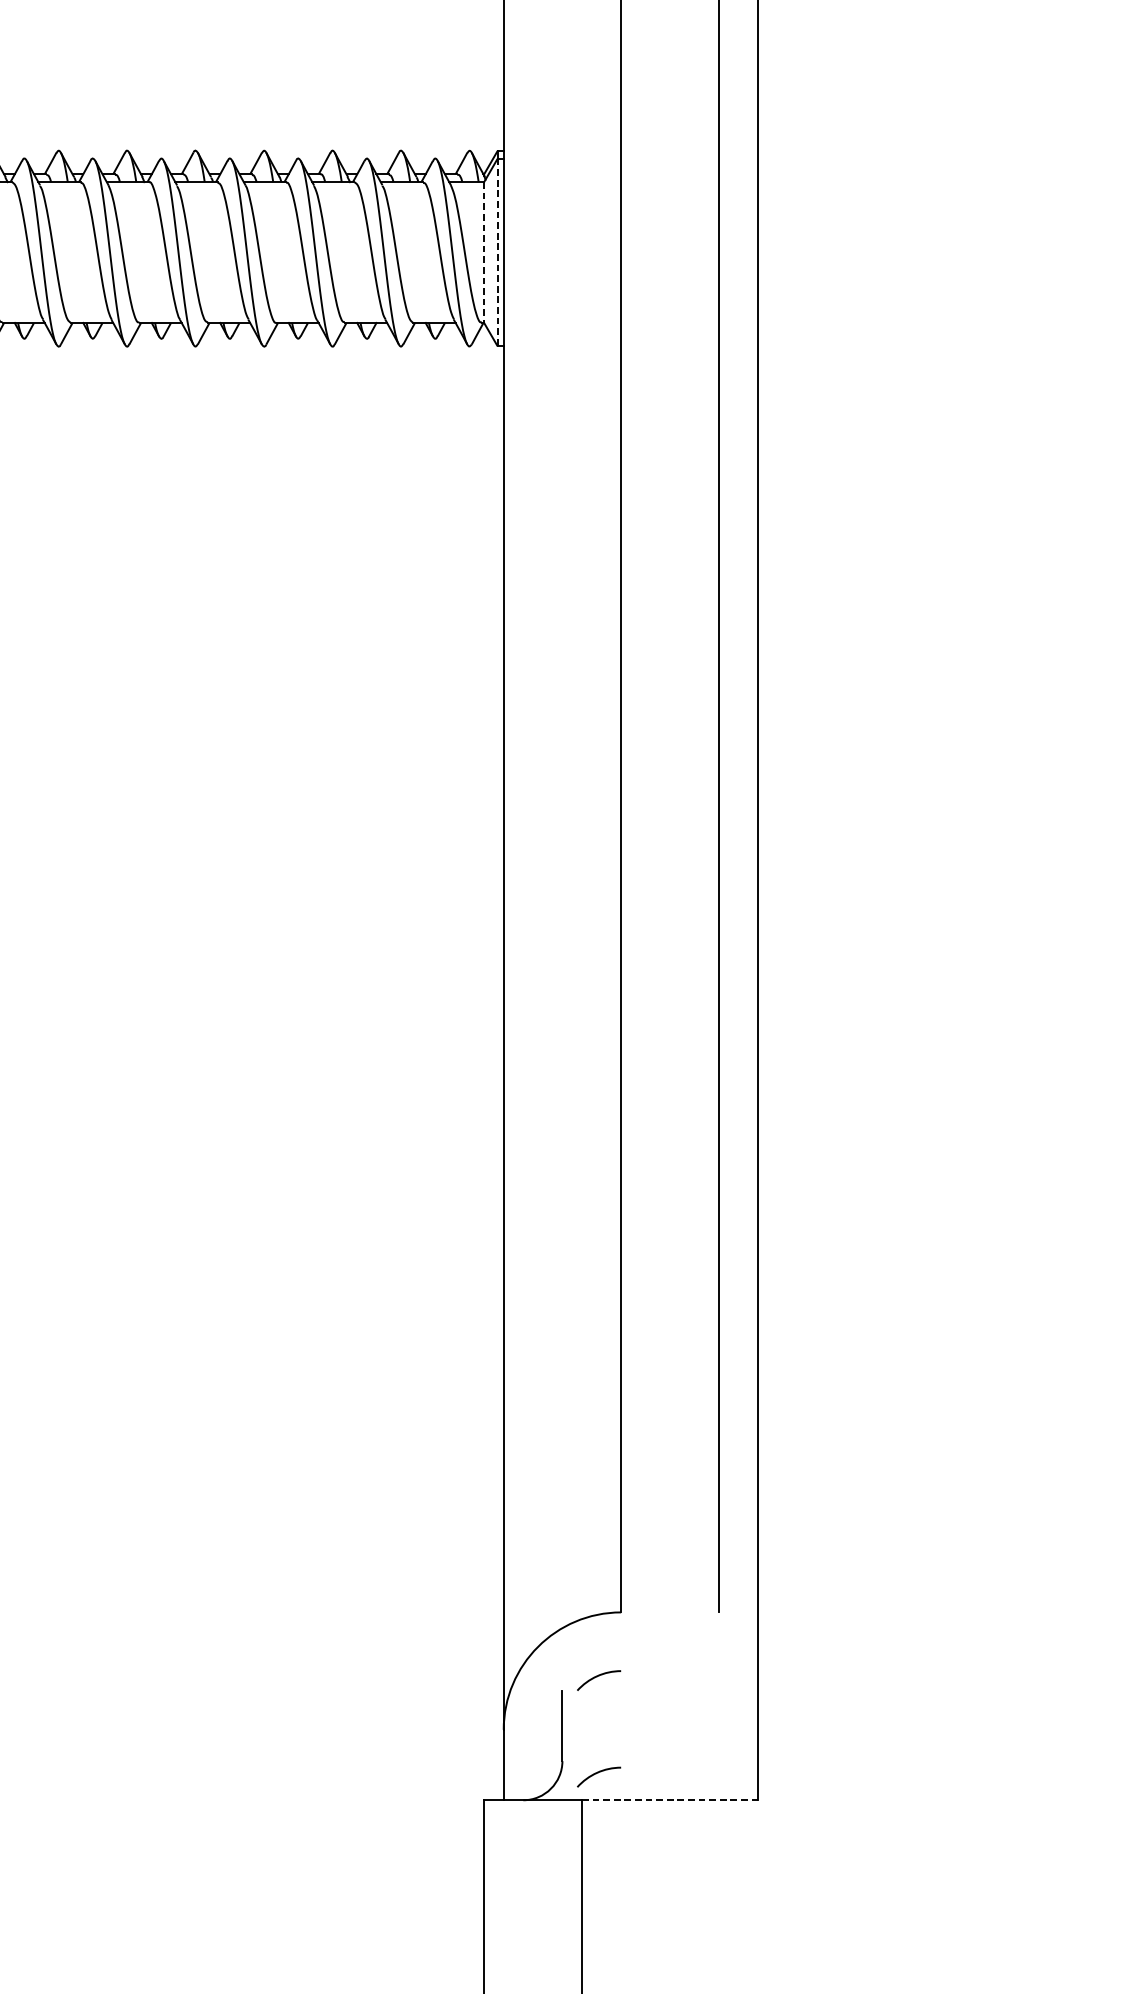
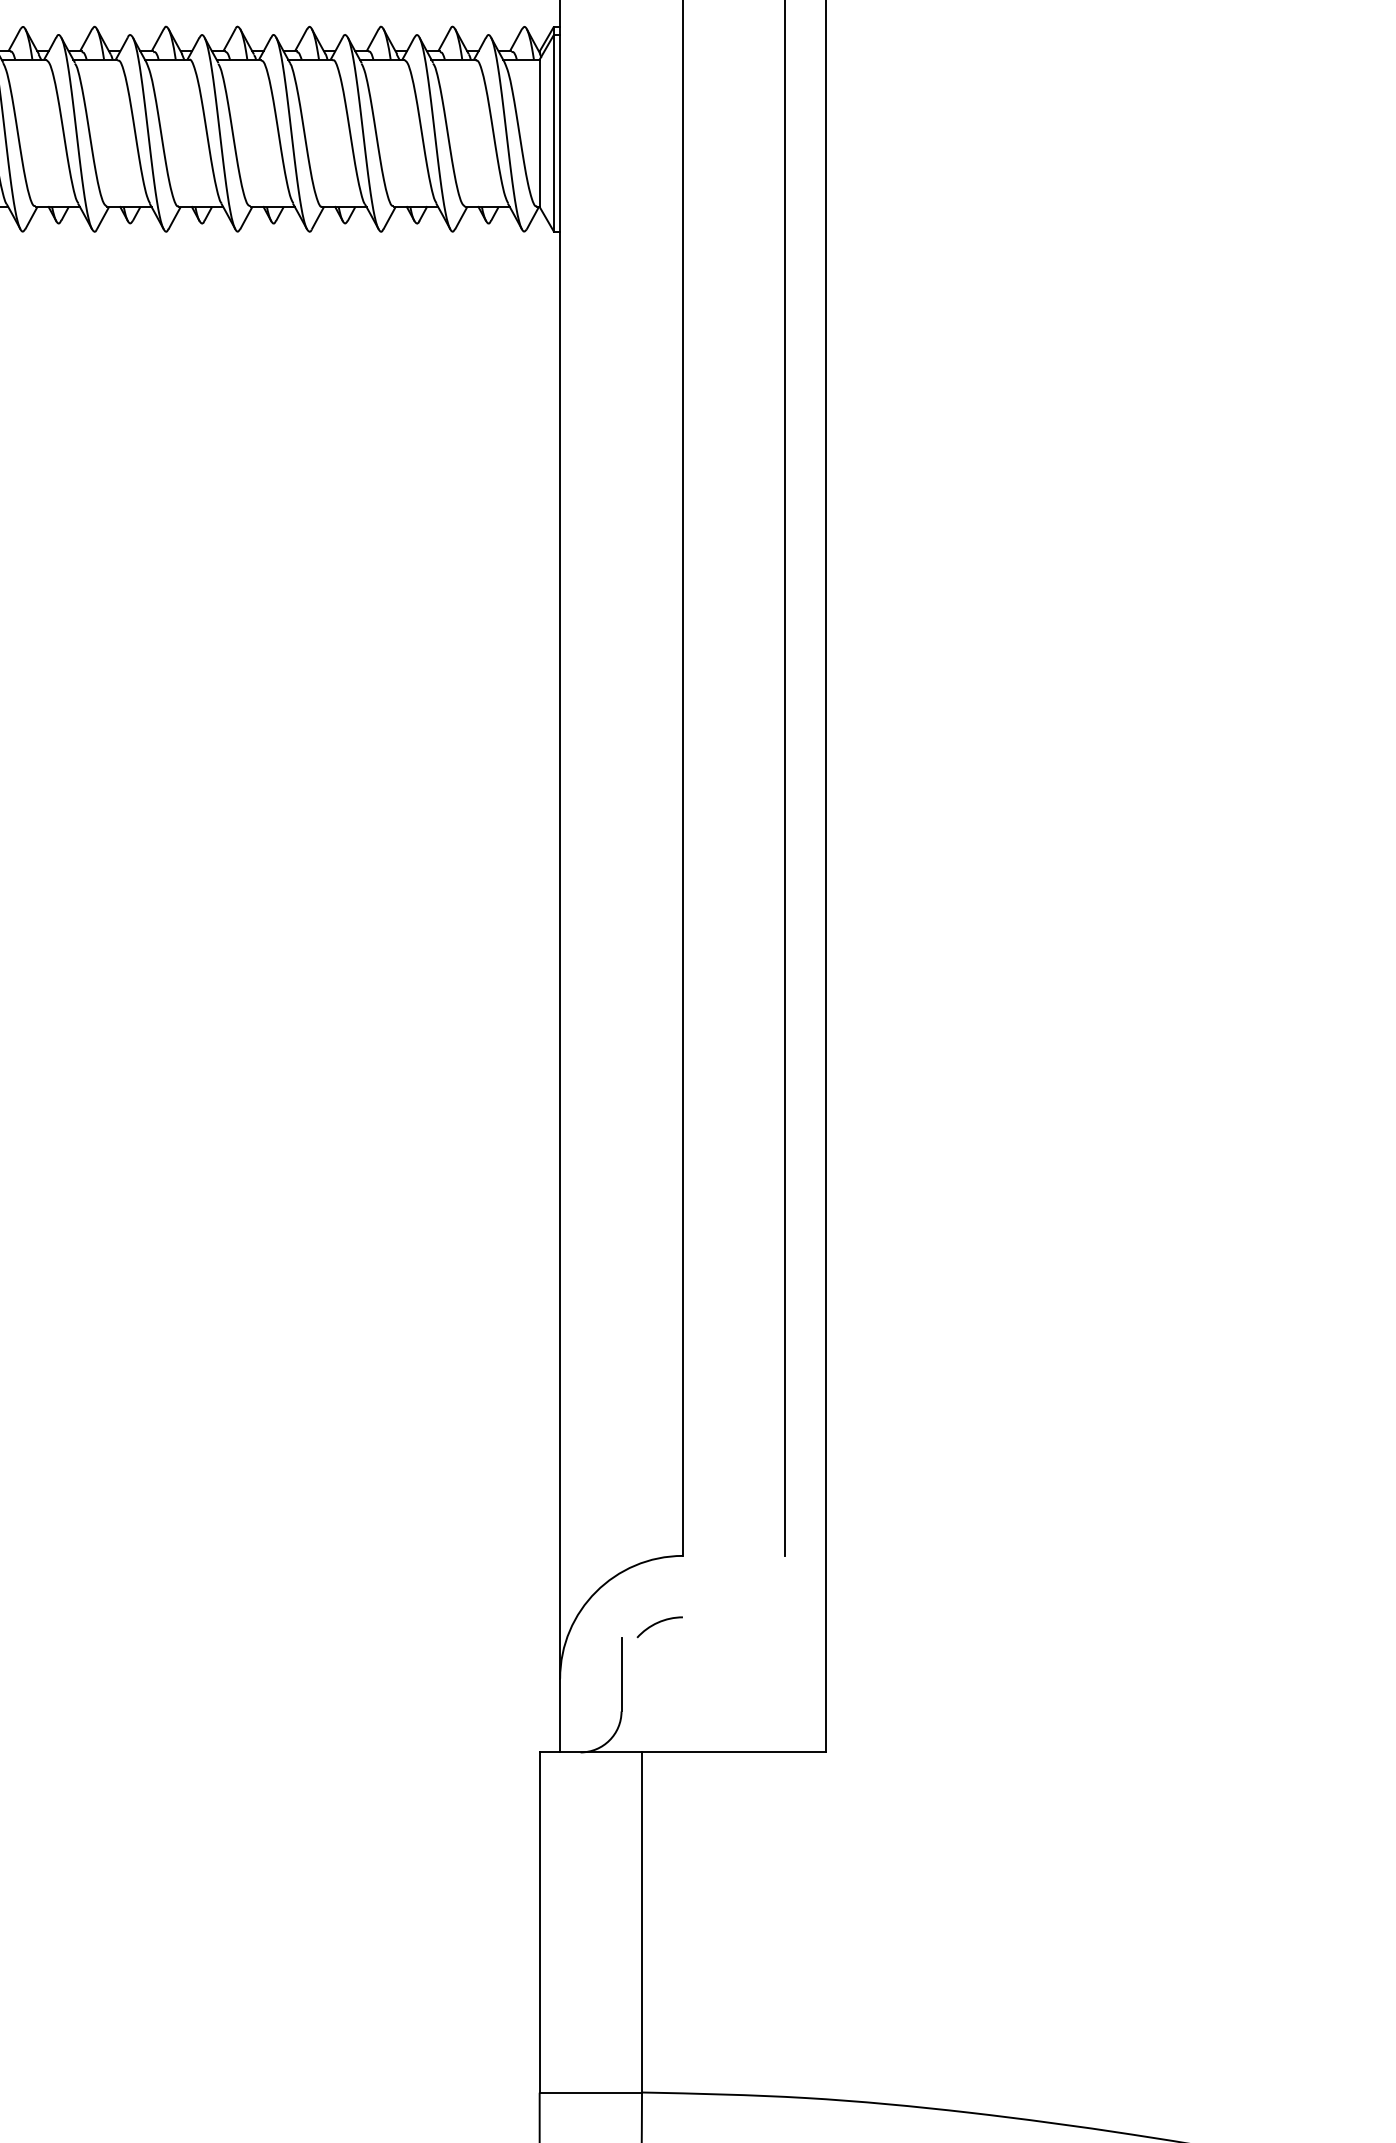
line: (484, 252) -> (539, 133), dashed -> solid
line: (497, 252) -> (553, 133), dashed -> solid
arc: (597, 1773) -> (658, 1724), removed
line: (670, 1800) -> (734, 1752), dashed -> solid

